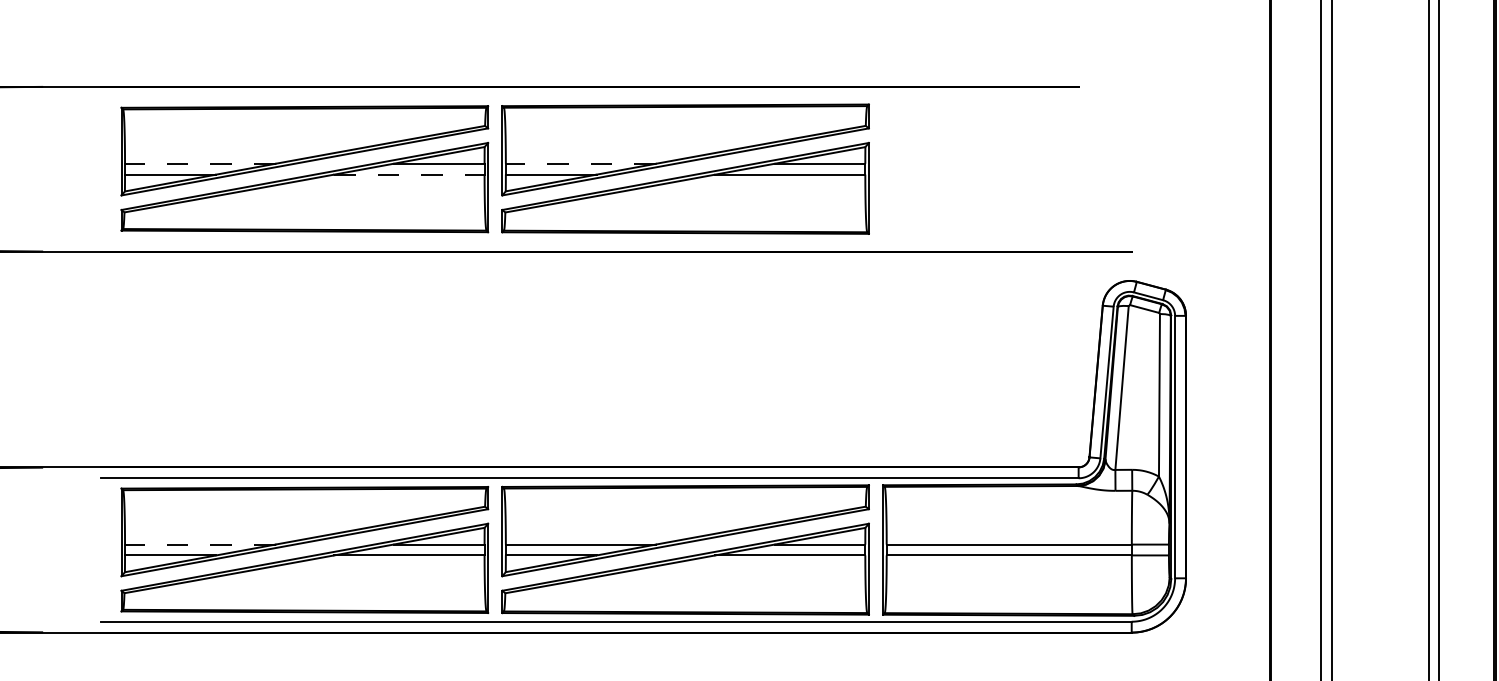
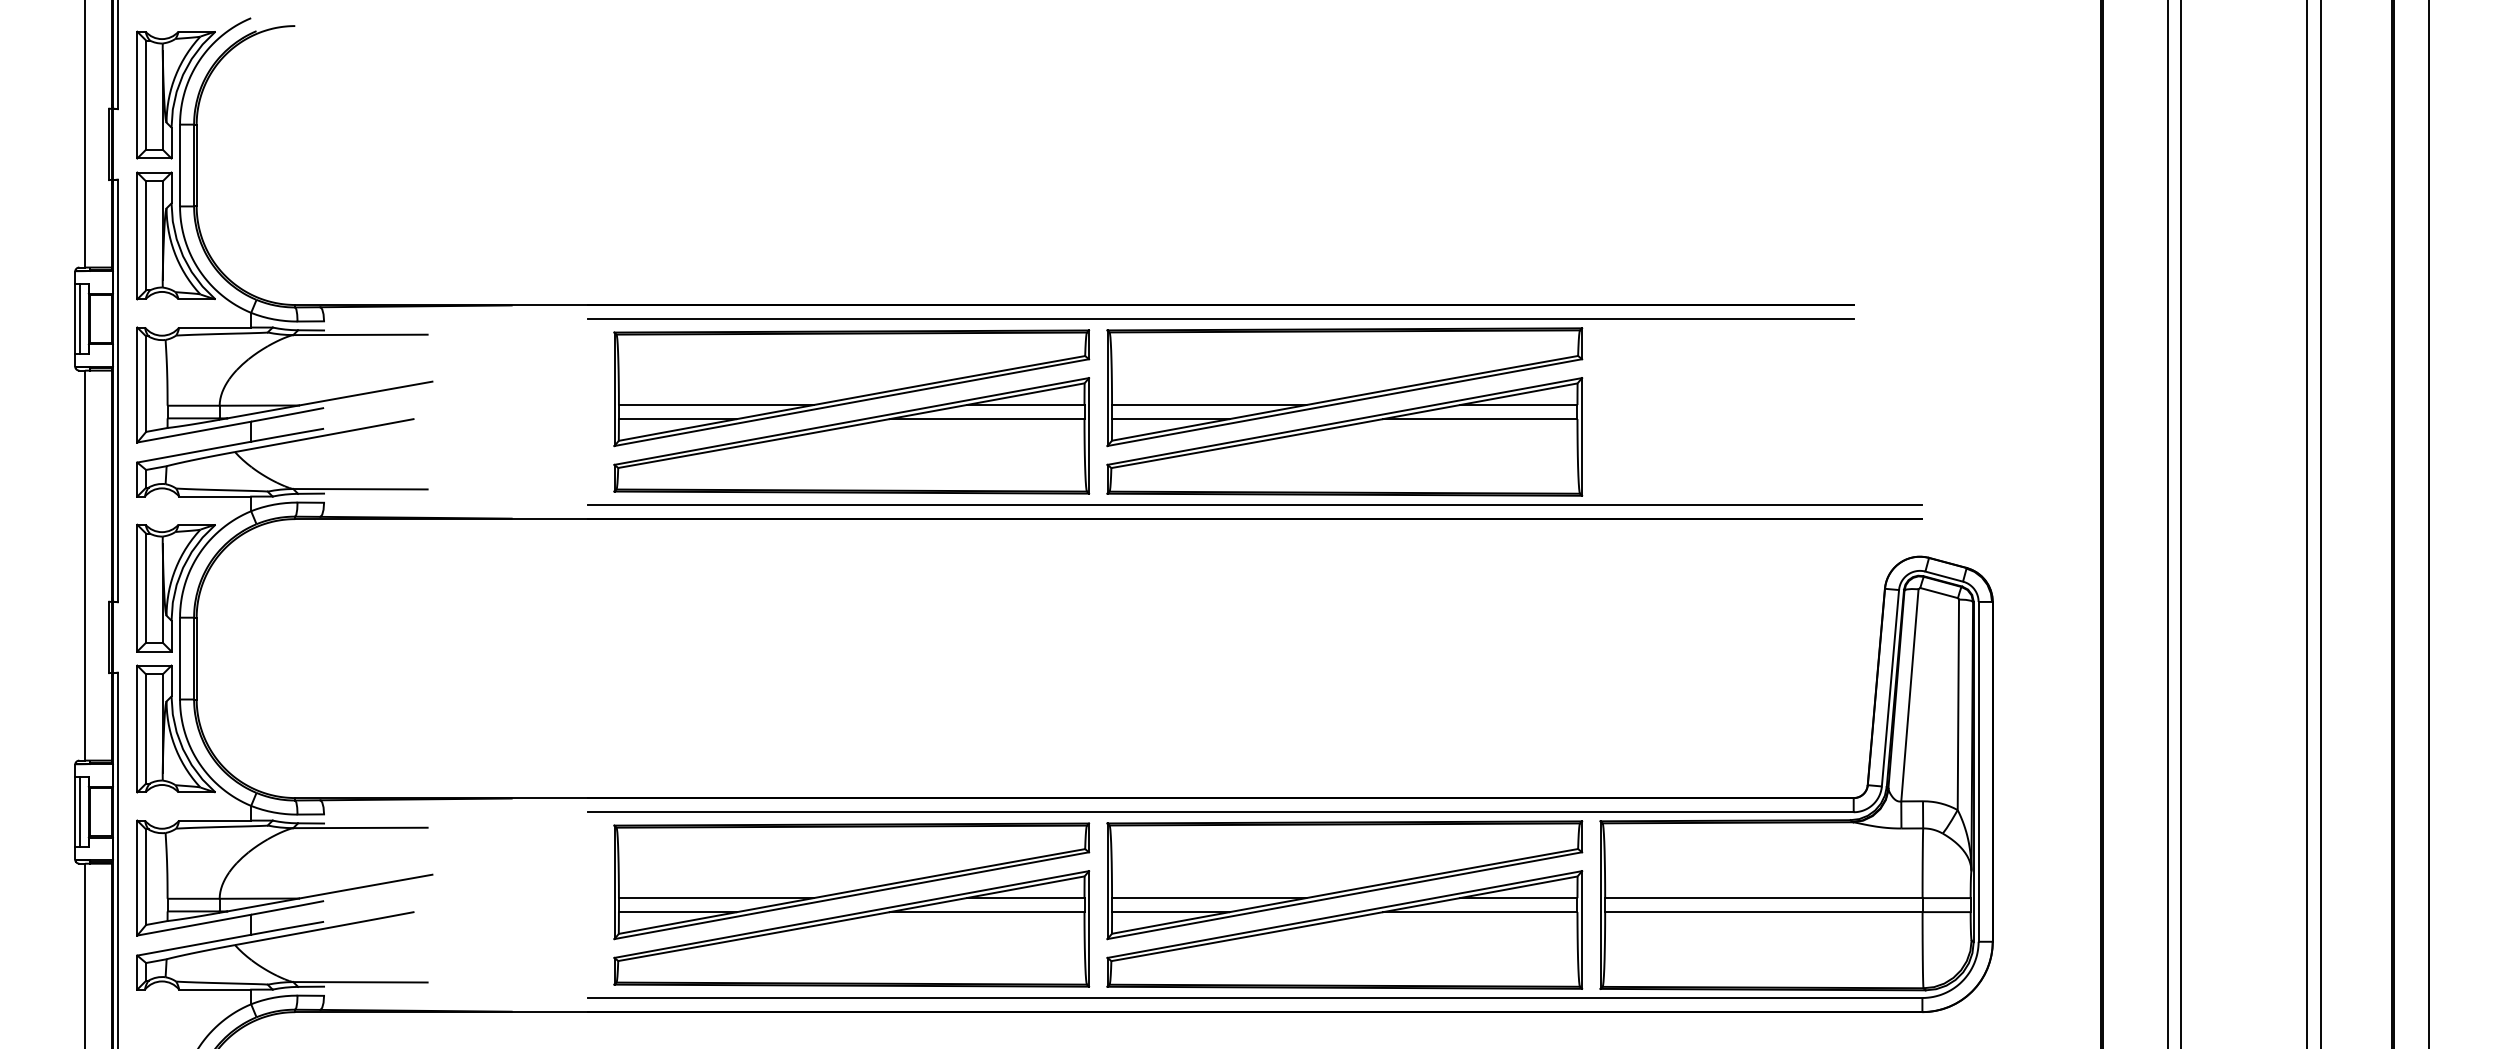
line: (589, 97) -> (1220, 319), added
line: (199, 164) -> (715, 405), dashed -> solid
line: (580, 164) -> (1208, 405), dashed -> solid
line: (409, 174) -> (987, 419), dashed -> solid
line: (616, 240) -> (1255, 504), added
line: (199, 544) -> (715, 898), dashed -> solid

